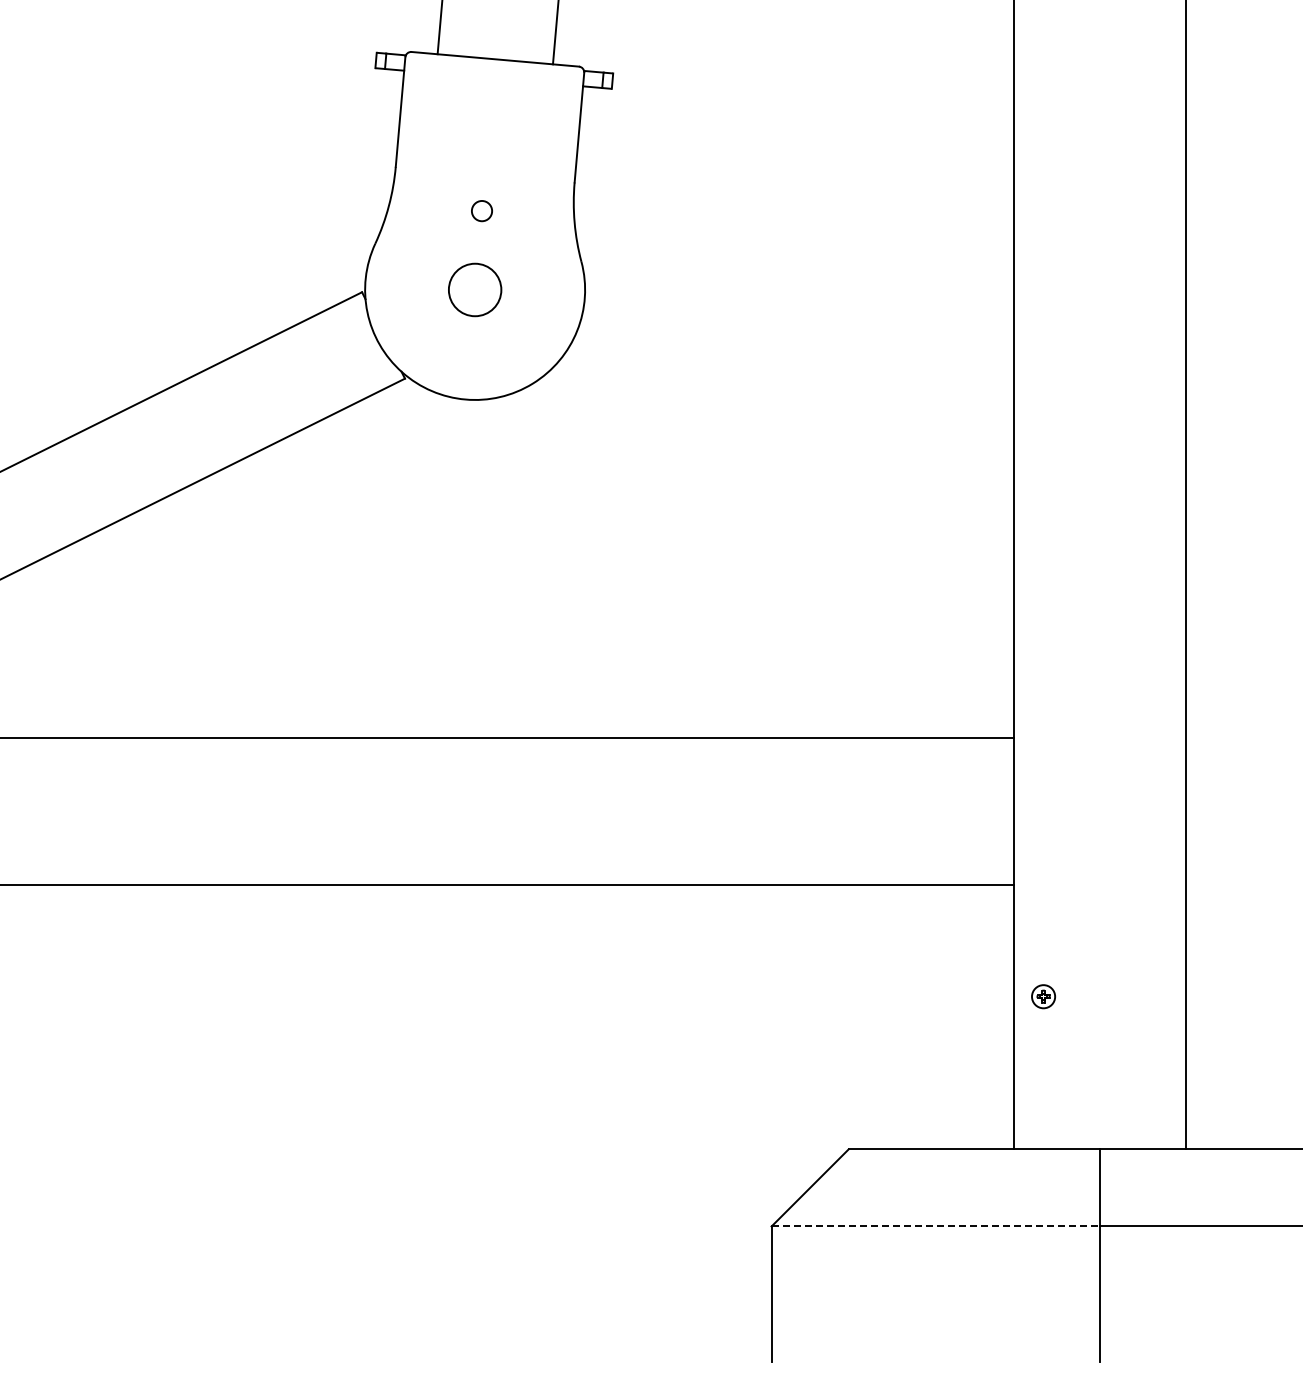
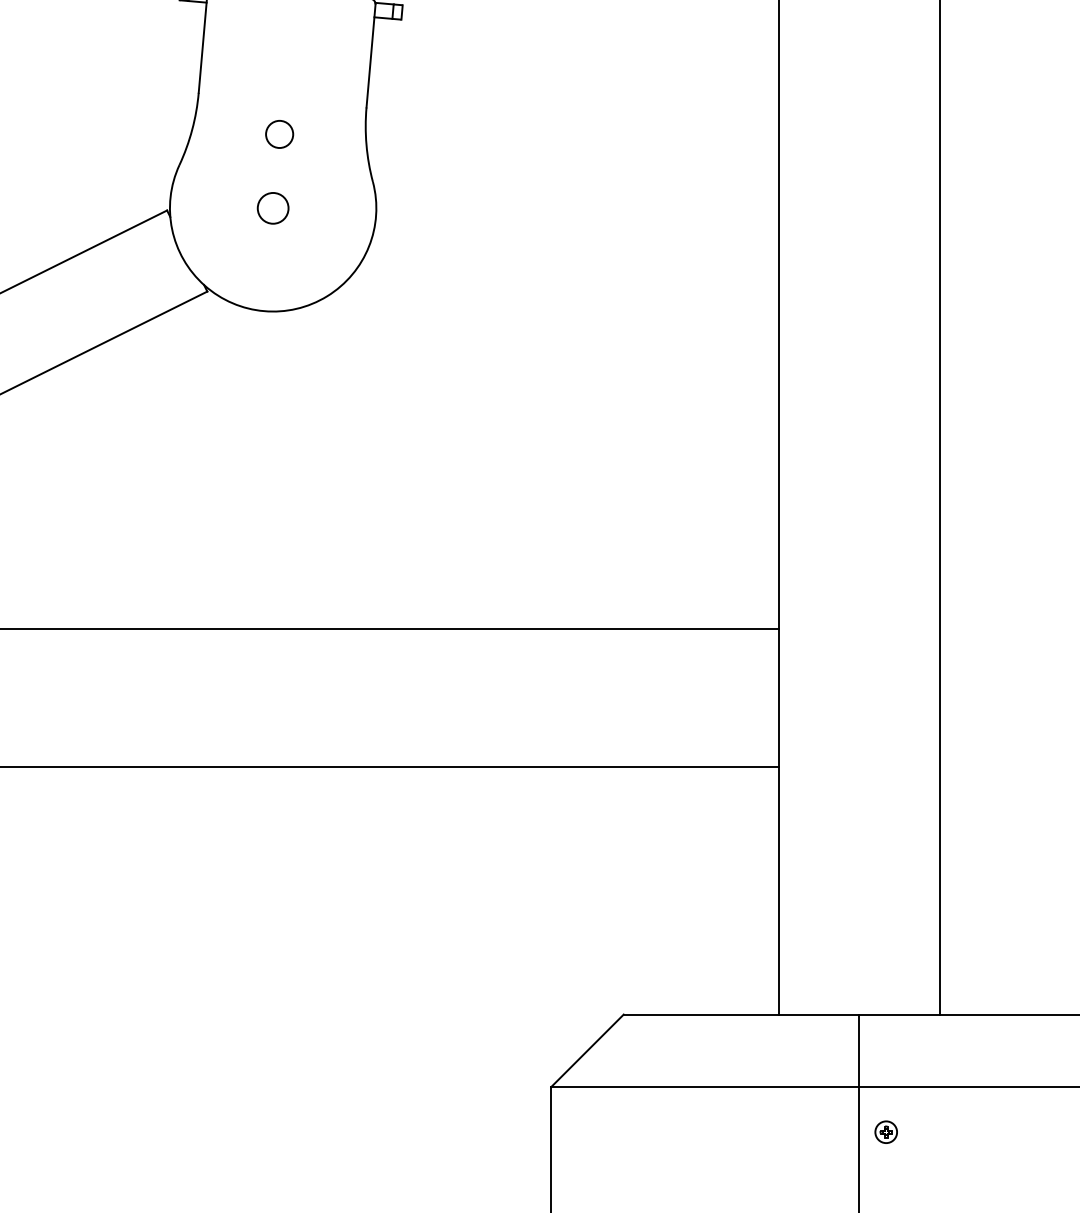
circle: (481, 210) -> (279, 133), size x1.43
circle: (474, 289) -> (272, 207), size x0.62
part: (1043, 996) -> (886, 1132), moved
line: (936, 1226) -> (706, 1087), dashed -> solid

